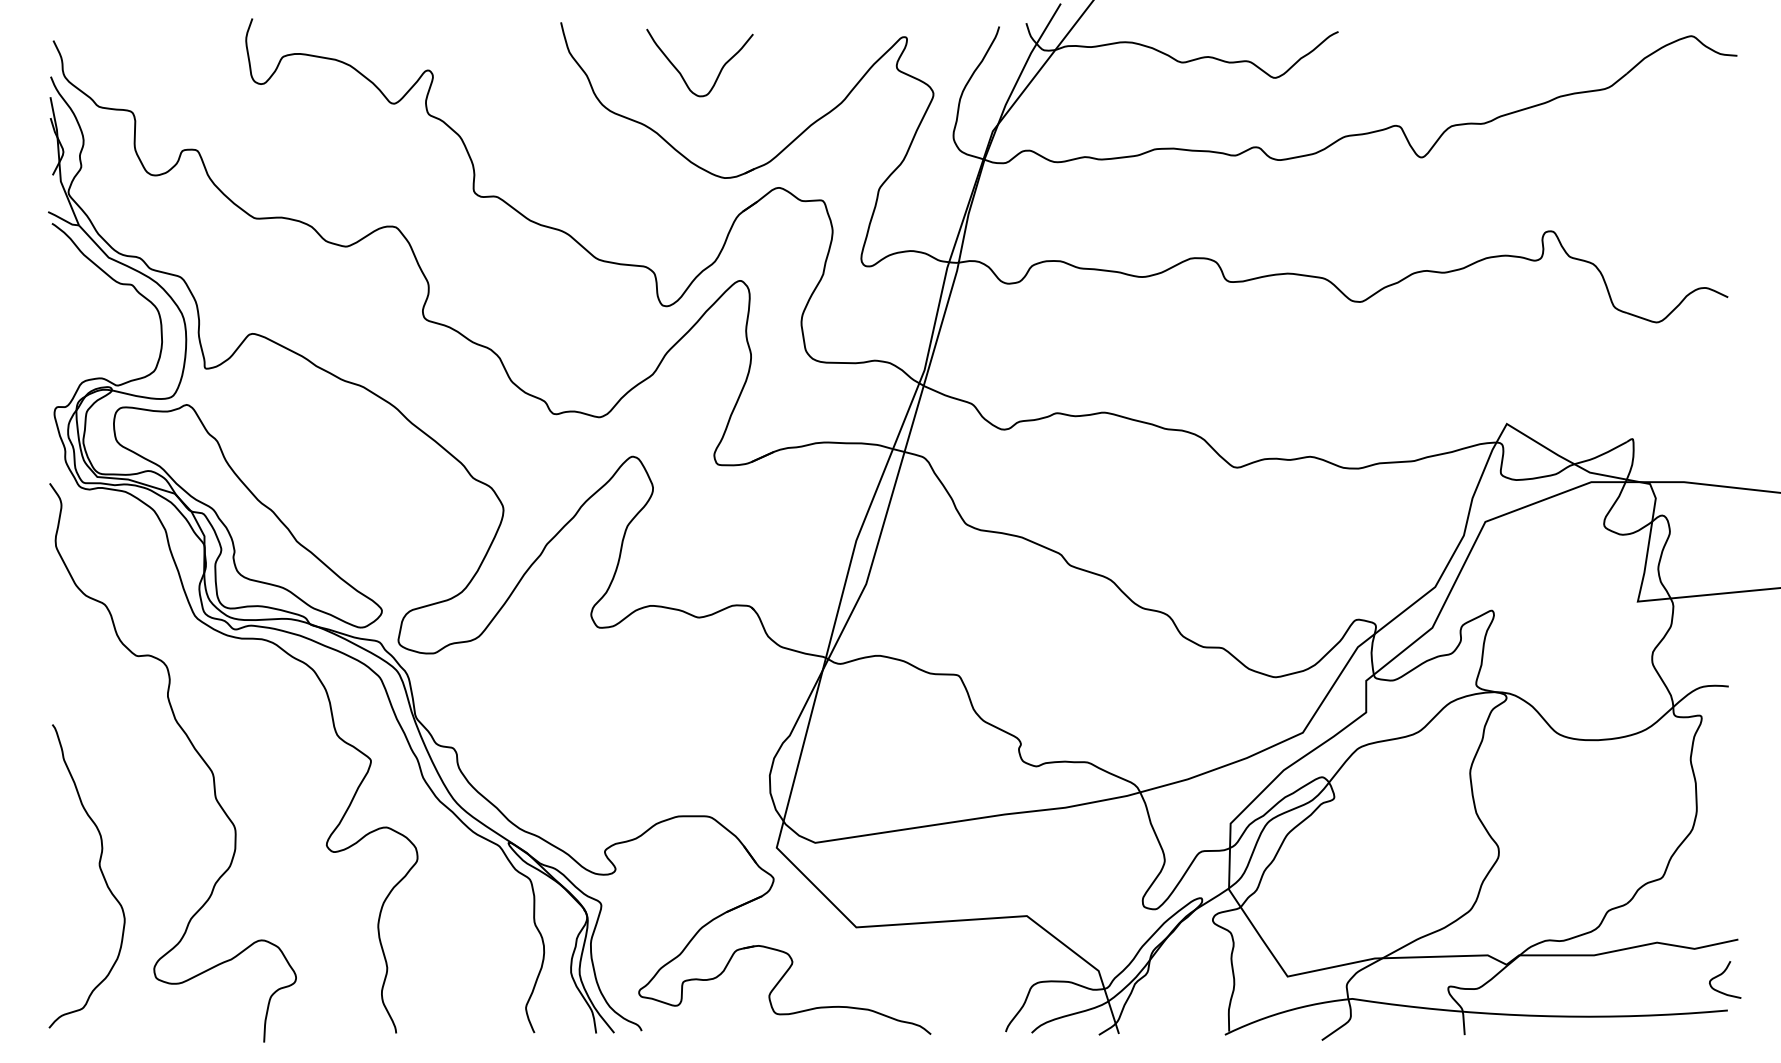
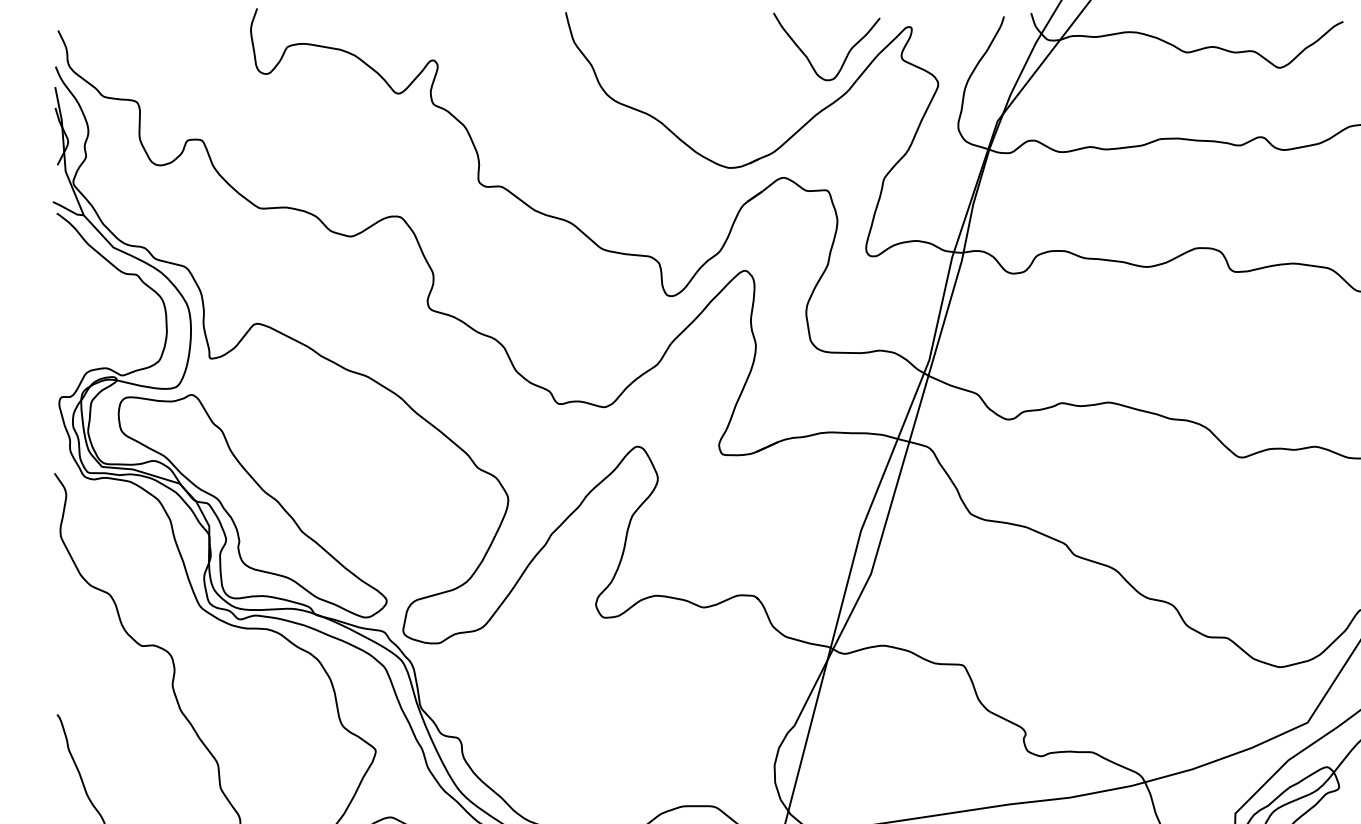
curve: (681, 73) -> (808, 57), moved

